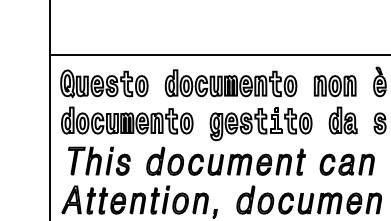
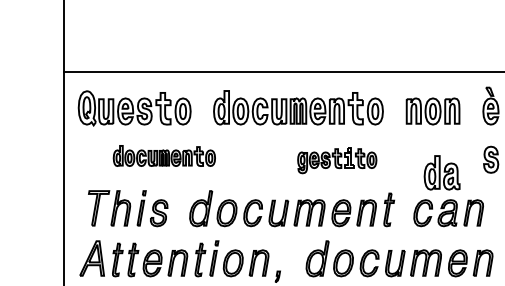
part: (127, 120) -> (164, 155), size x0.6
part: (342, 120) -> (441, 172), moved
part: (260, 124) -> (336, 161), size x0.6

